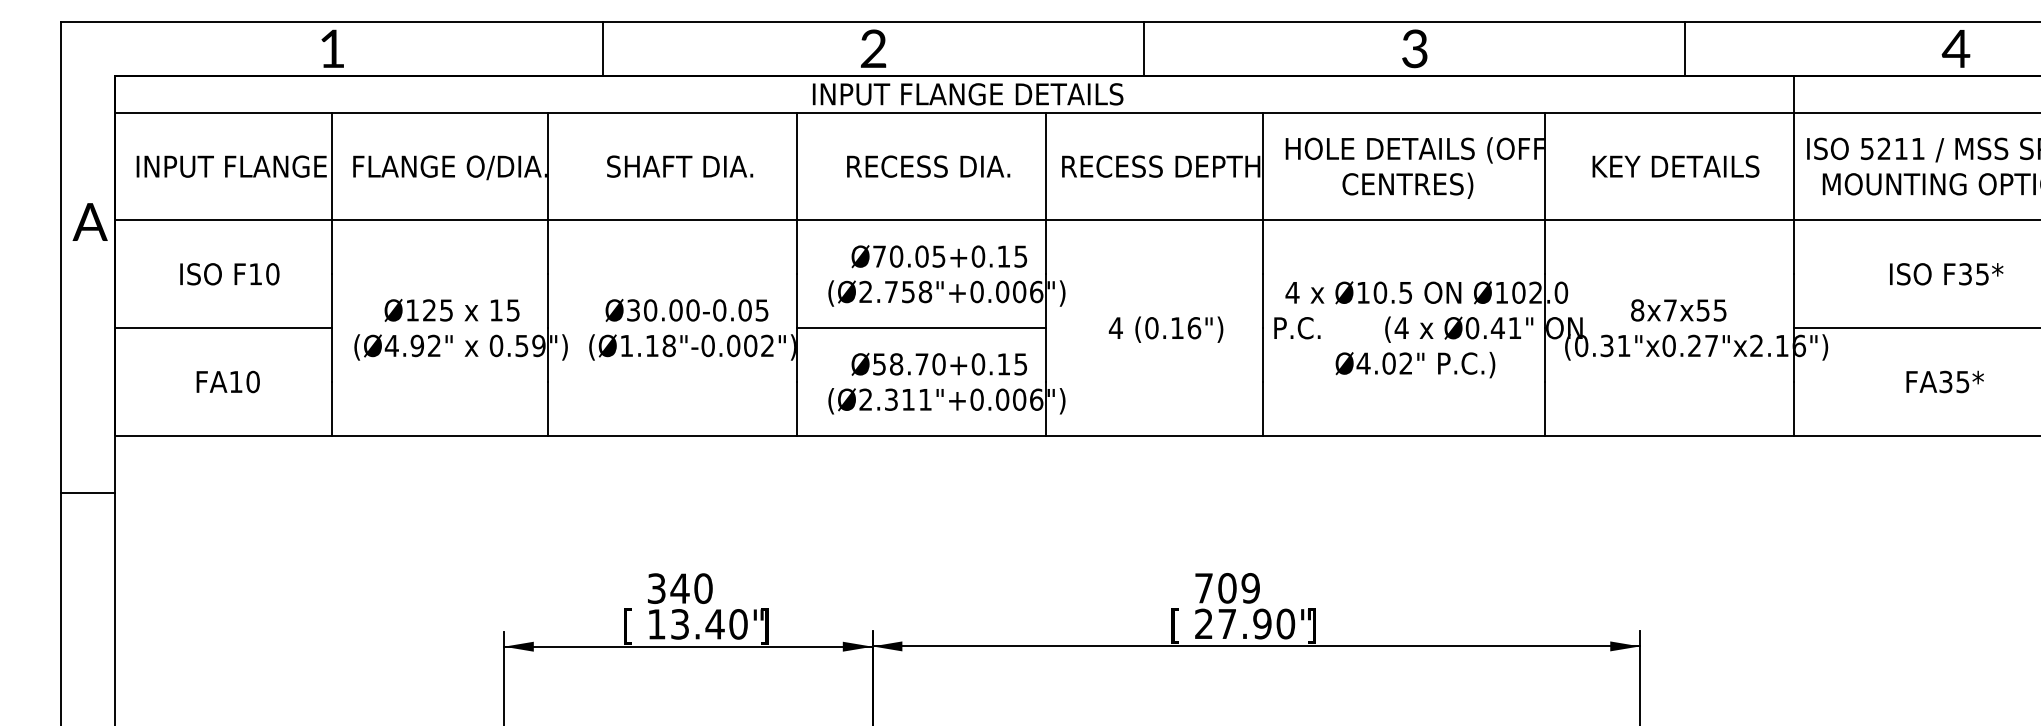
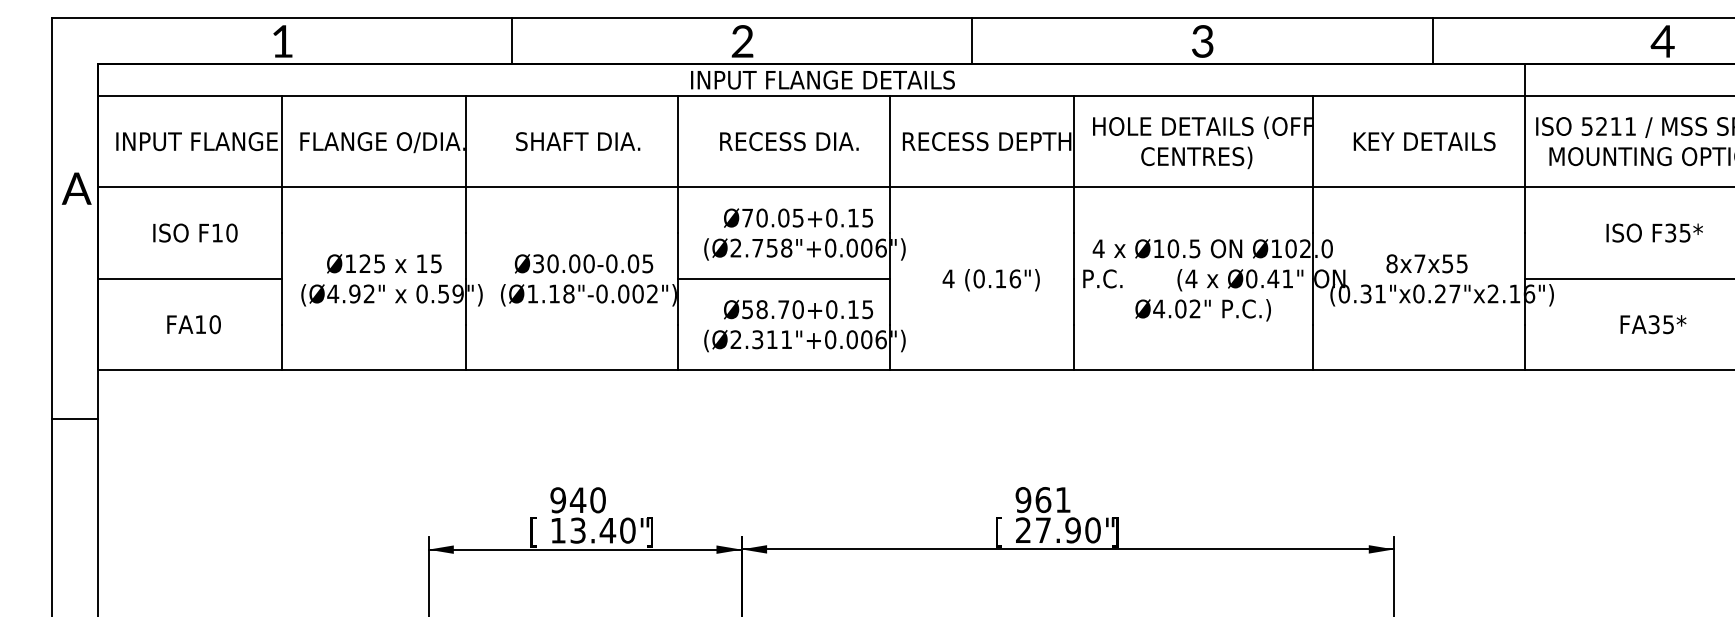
text: (656, 588) -> (558, 500), 340 -> 940
text: (1226, 588) -> (1042, 500), 709 -> 961

